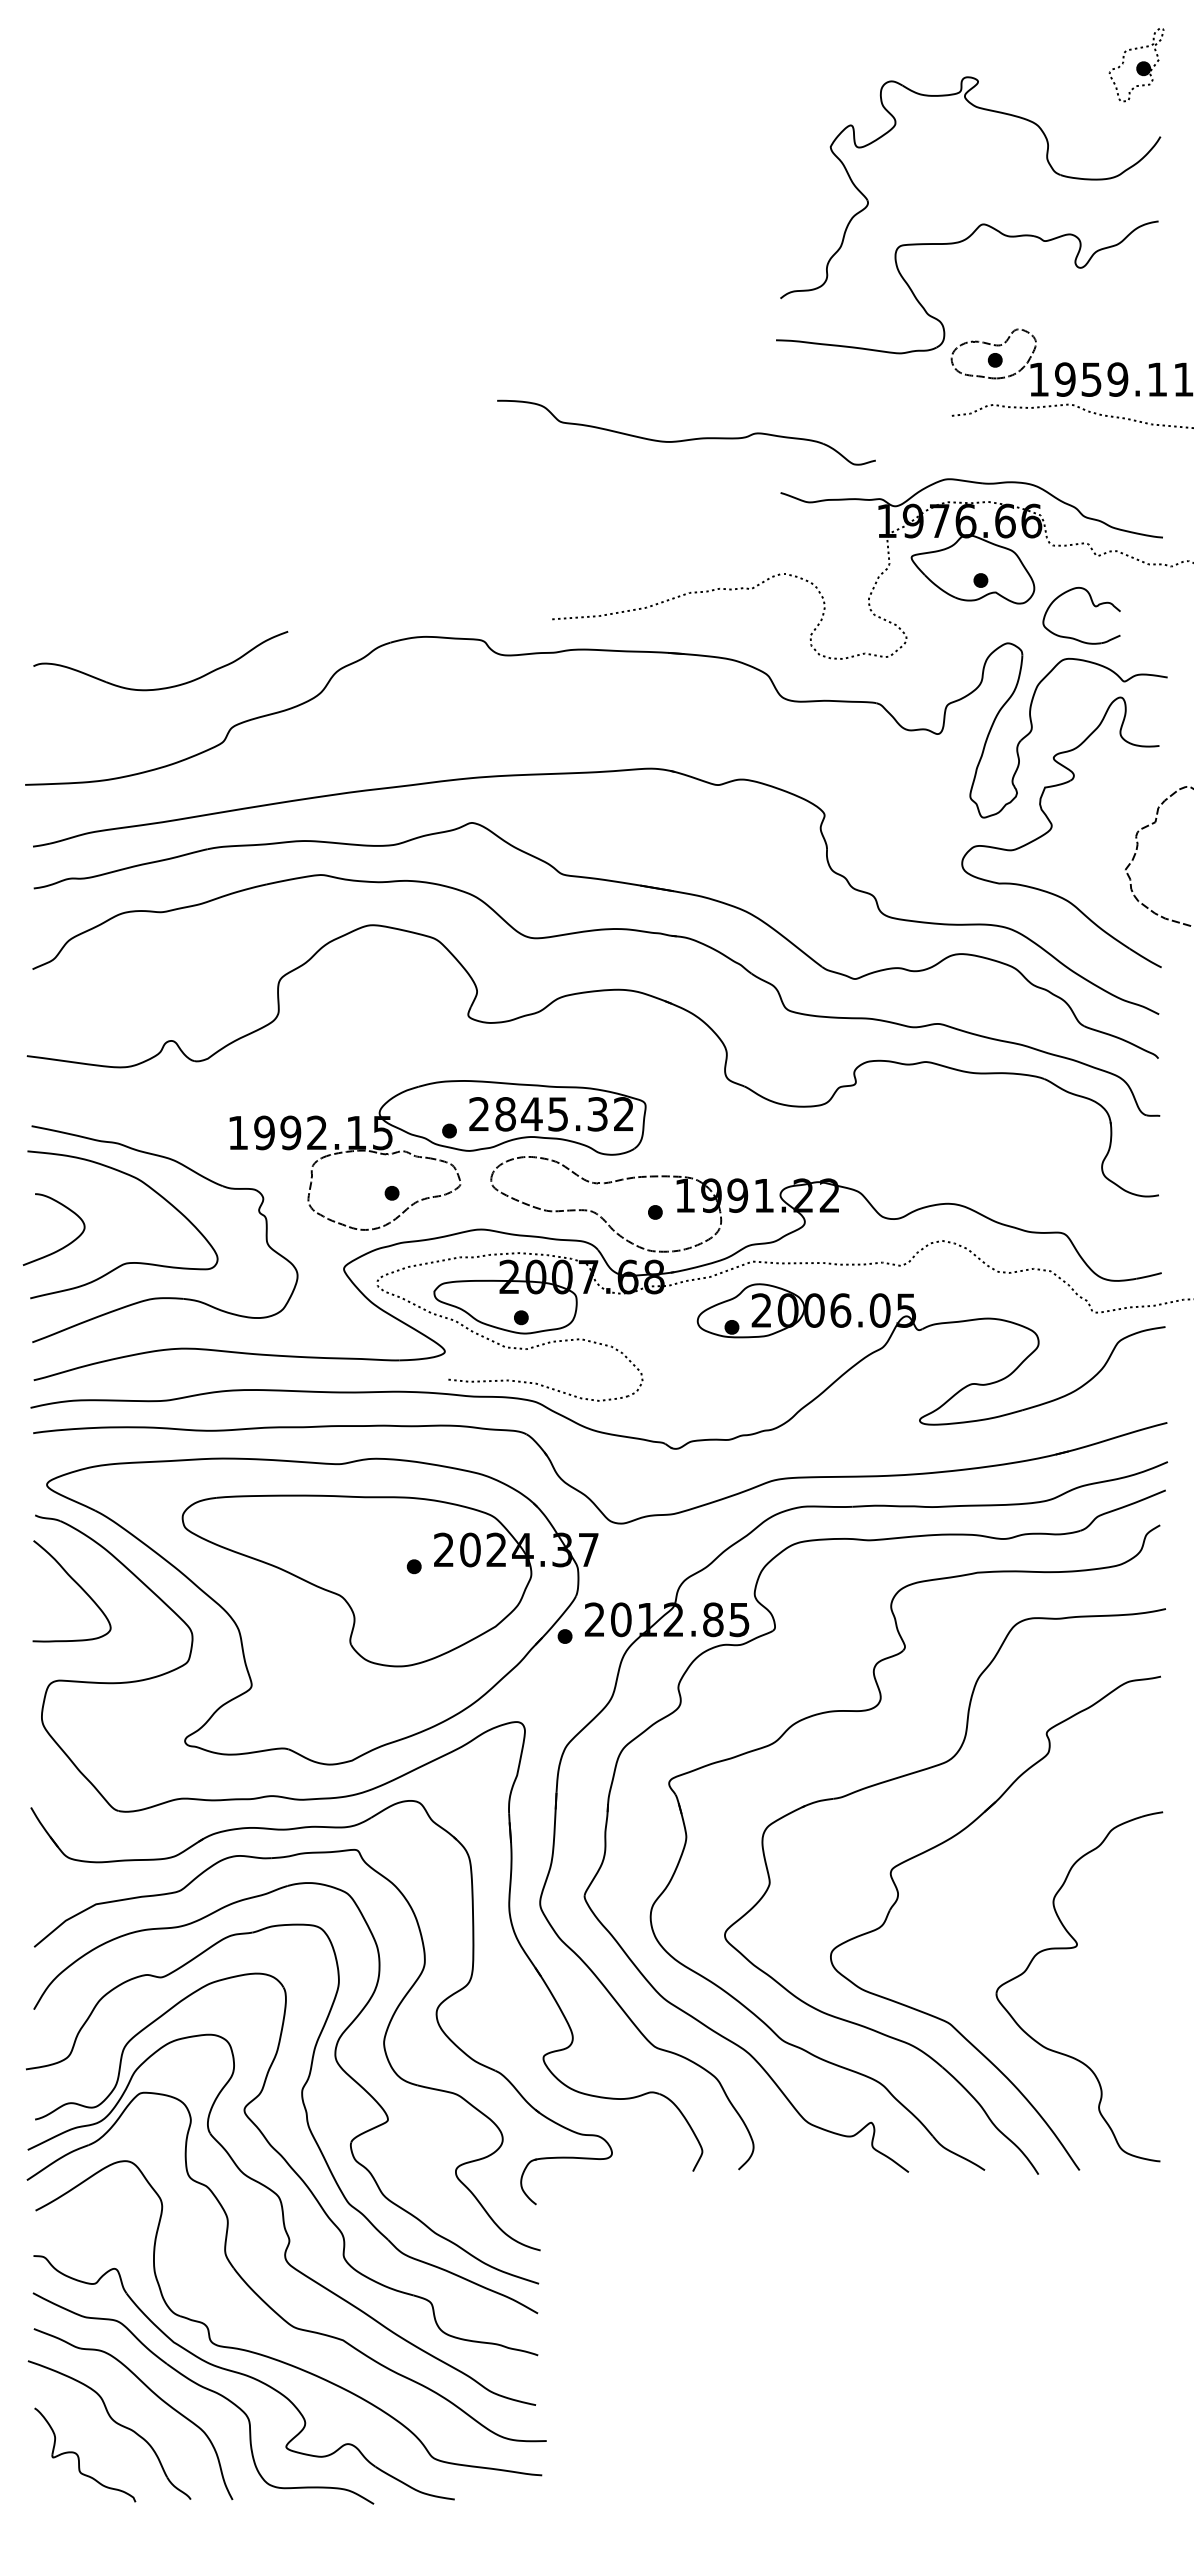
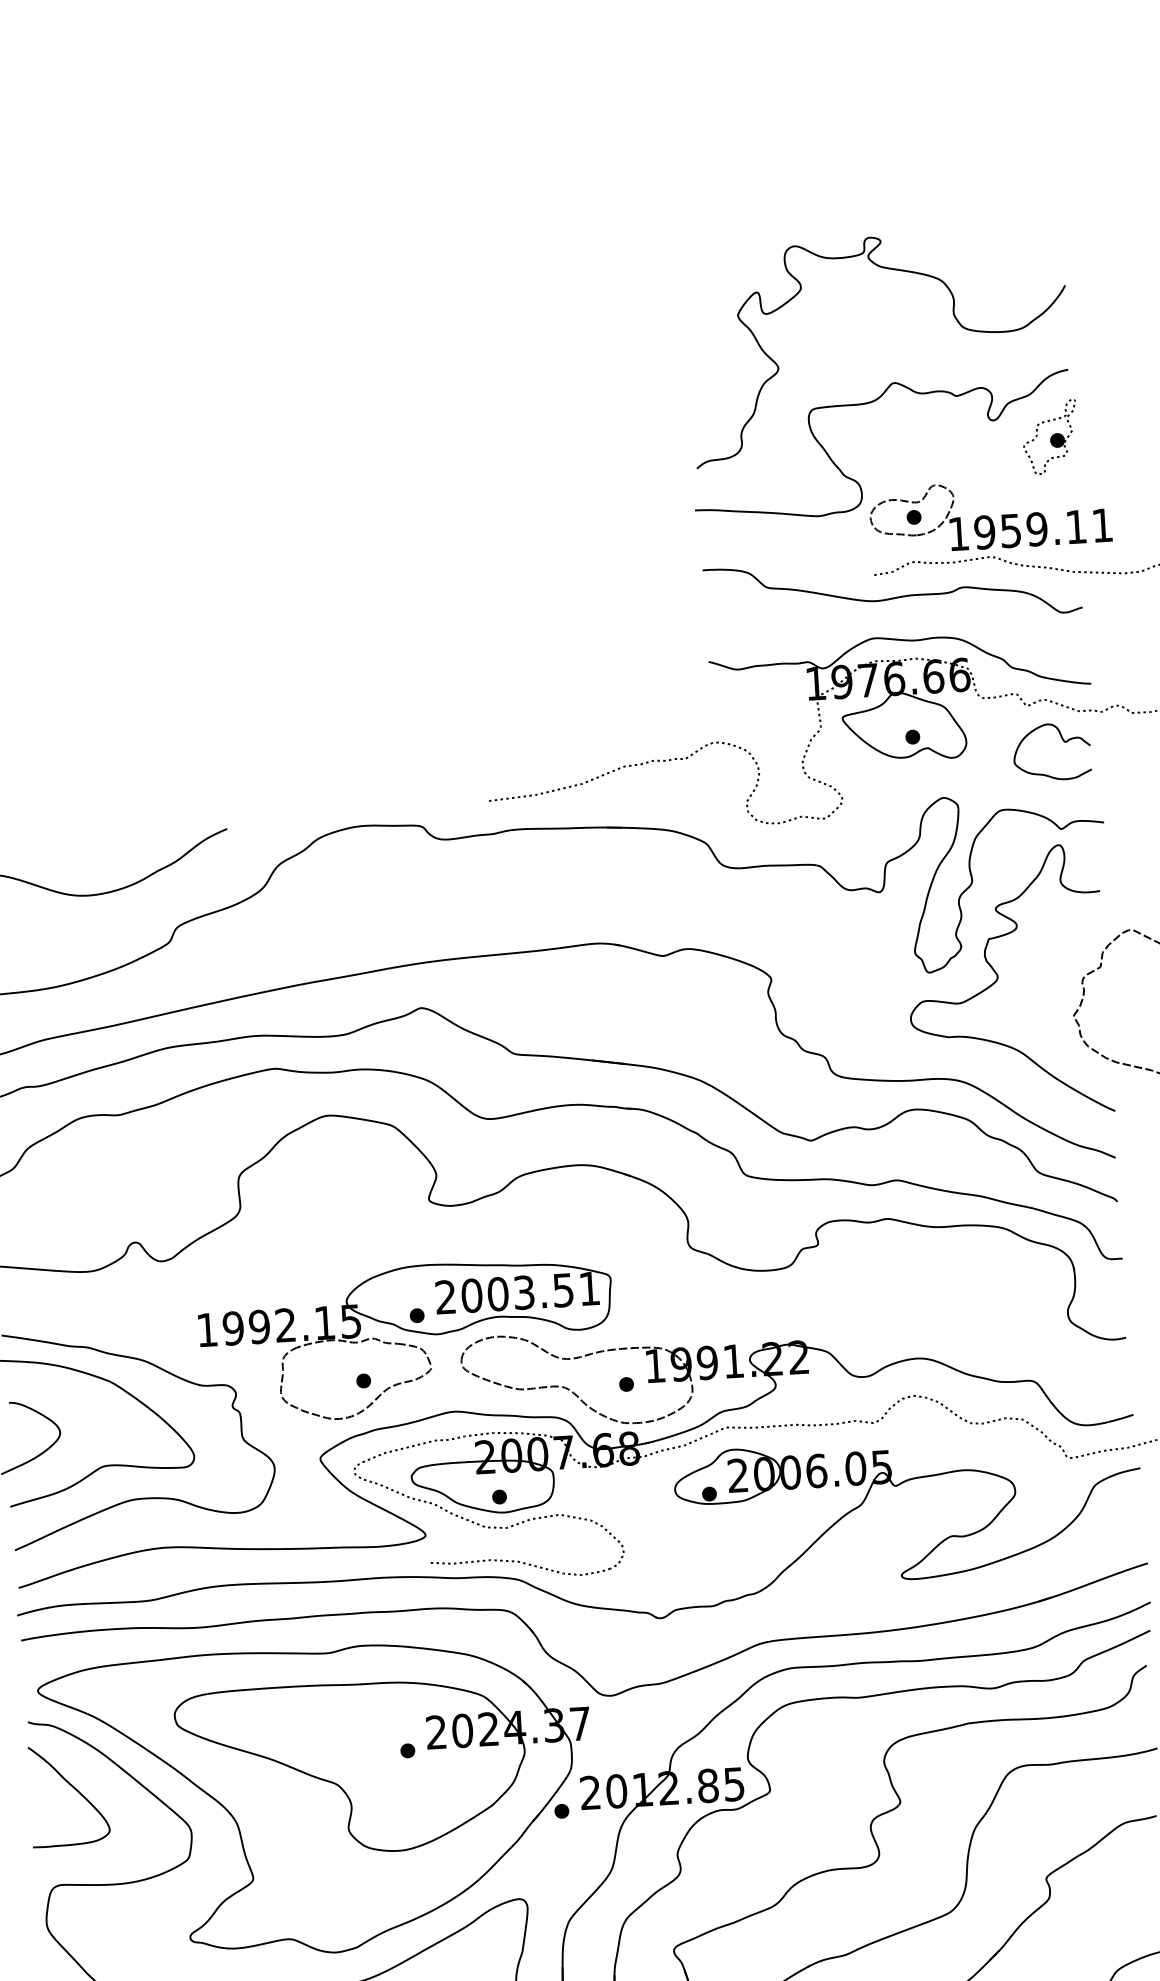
part: (1136, 65) -> (1050, 437), moved
part: (686, 439) -> (893, 597), moved
part: (1092, 604) -> (1062, 740), moved
text: (564, 1114) -> (530, 1292), 2845.32 -> 2003.51

